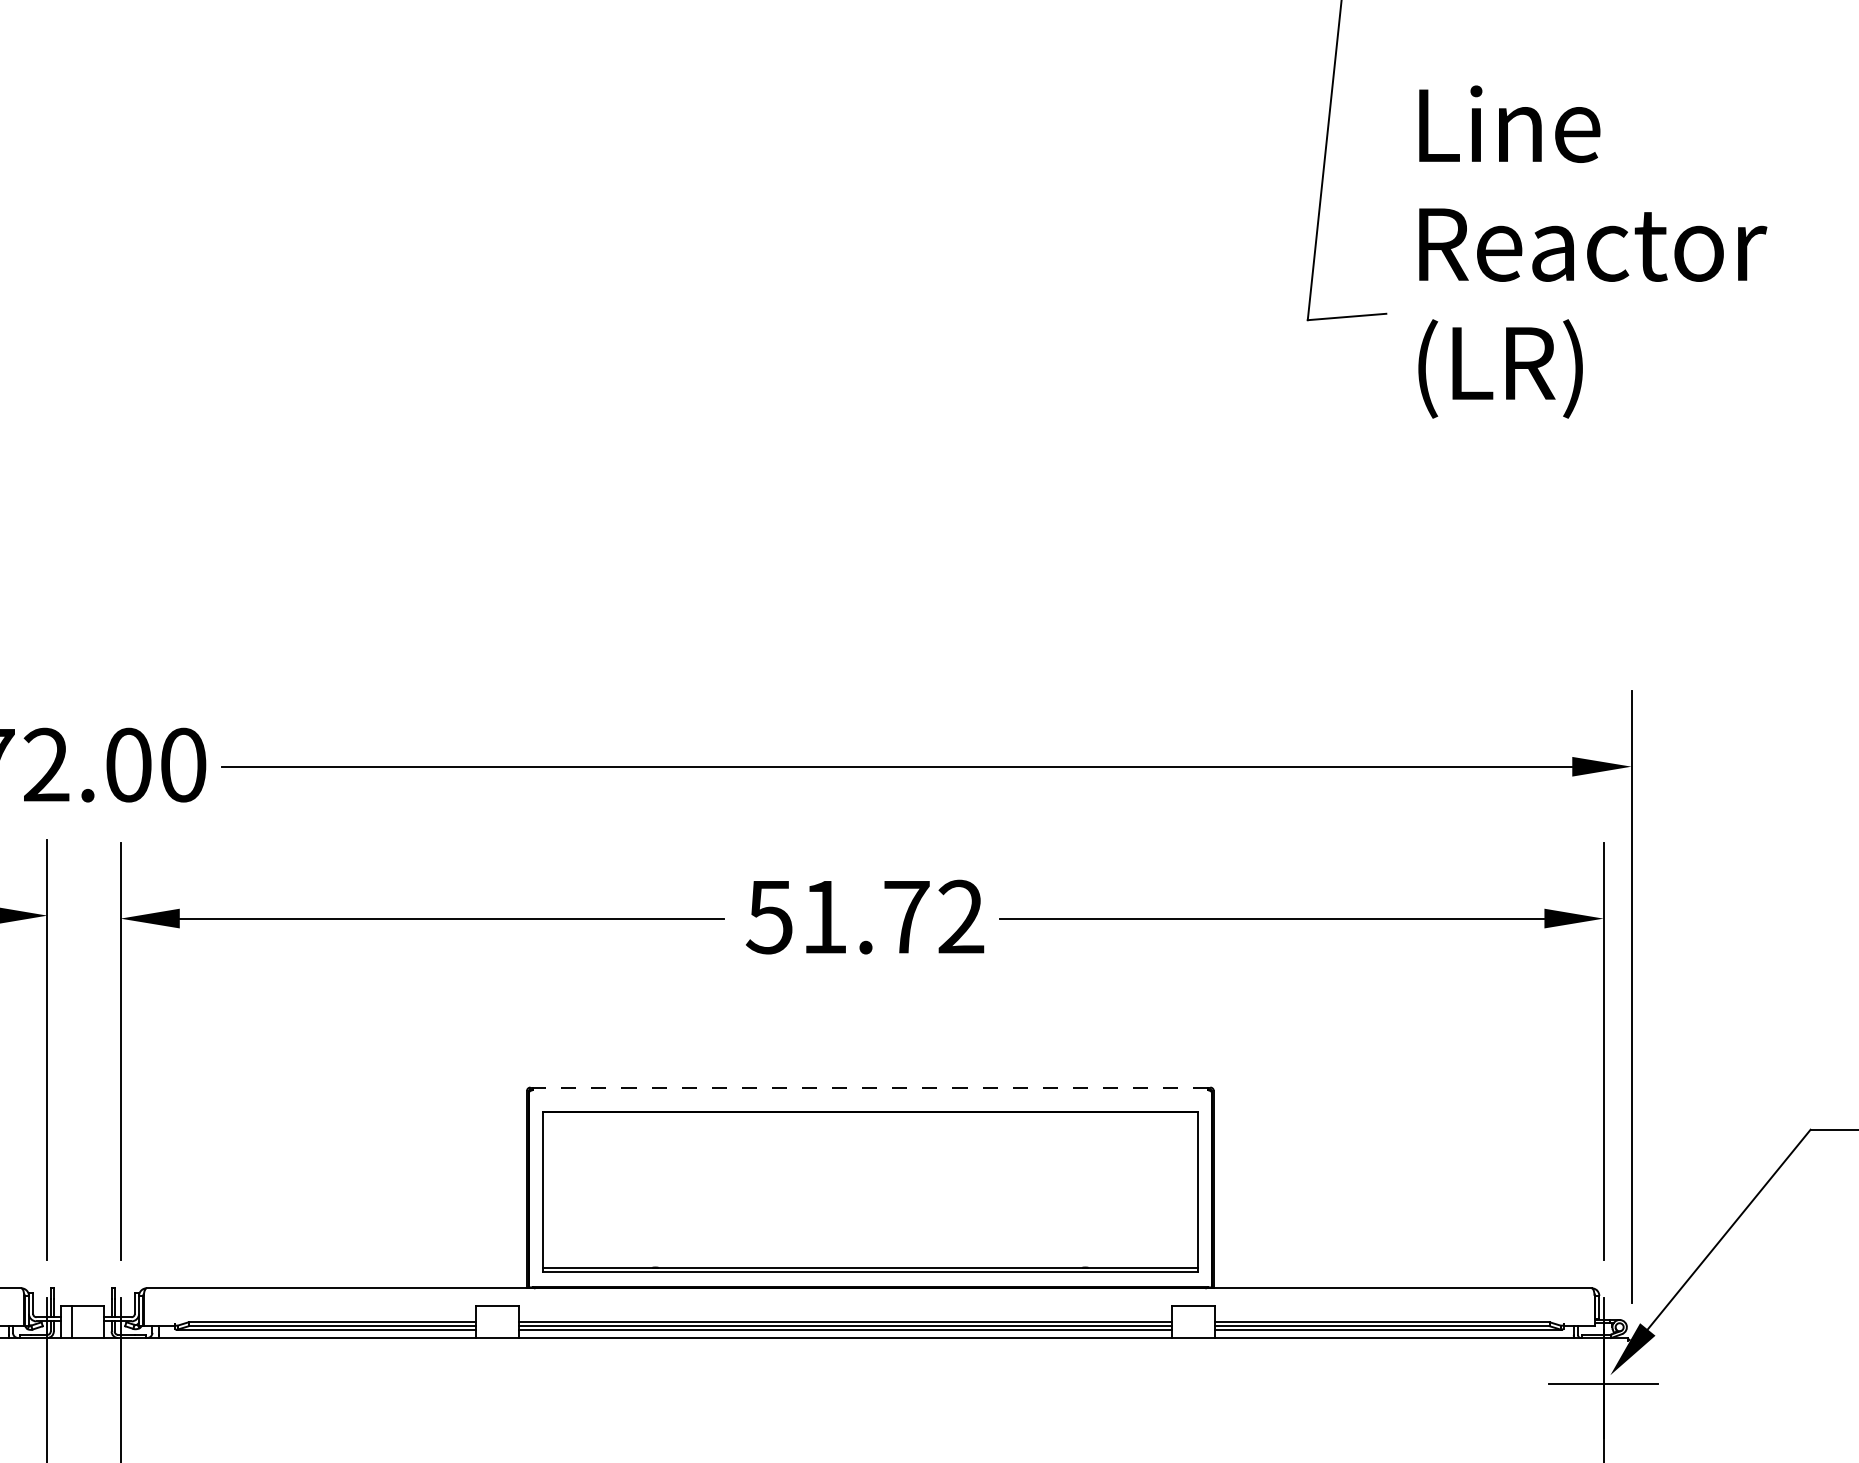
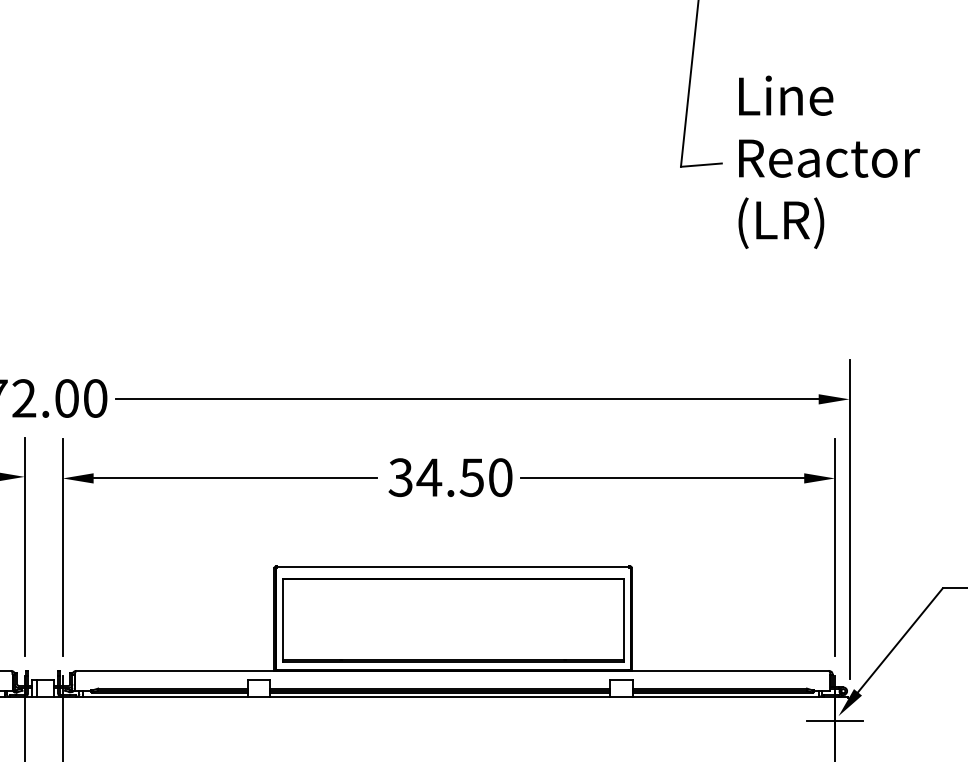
text: (1593, 250) -> (829, 161), moved
text: (865, 916) -> (450, 477), 51.72 -> 34.50
line: (870, 1087) -> (453, 566), dashed -> solid

